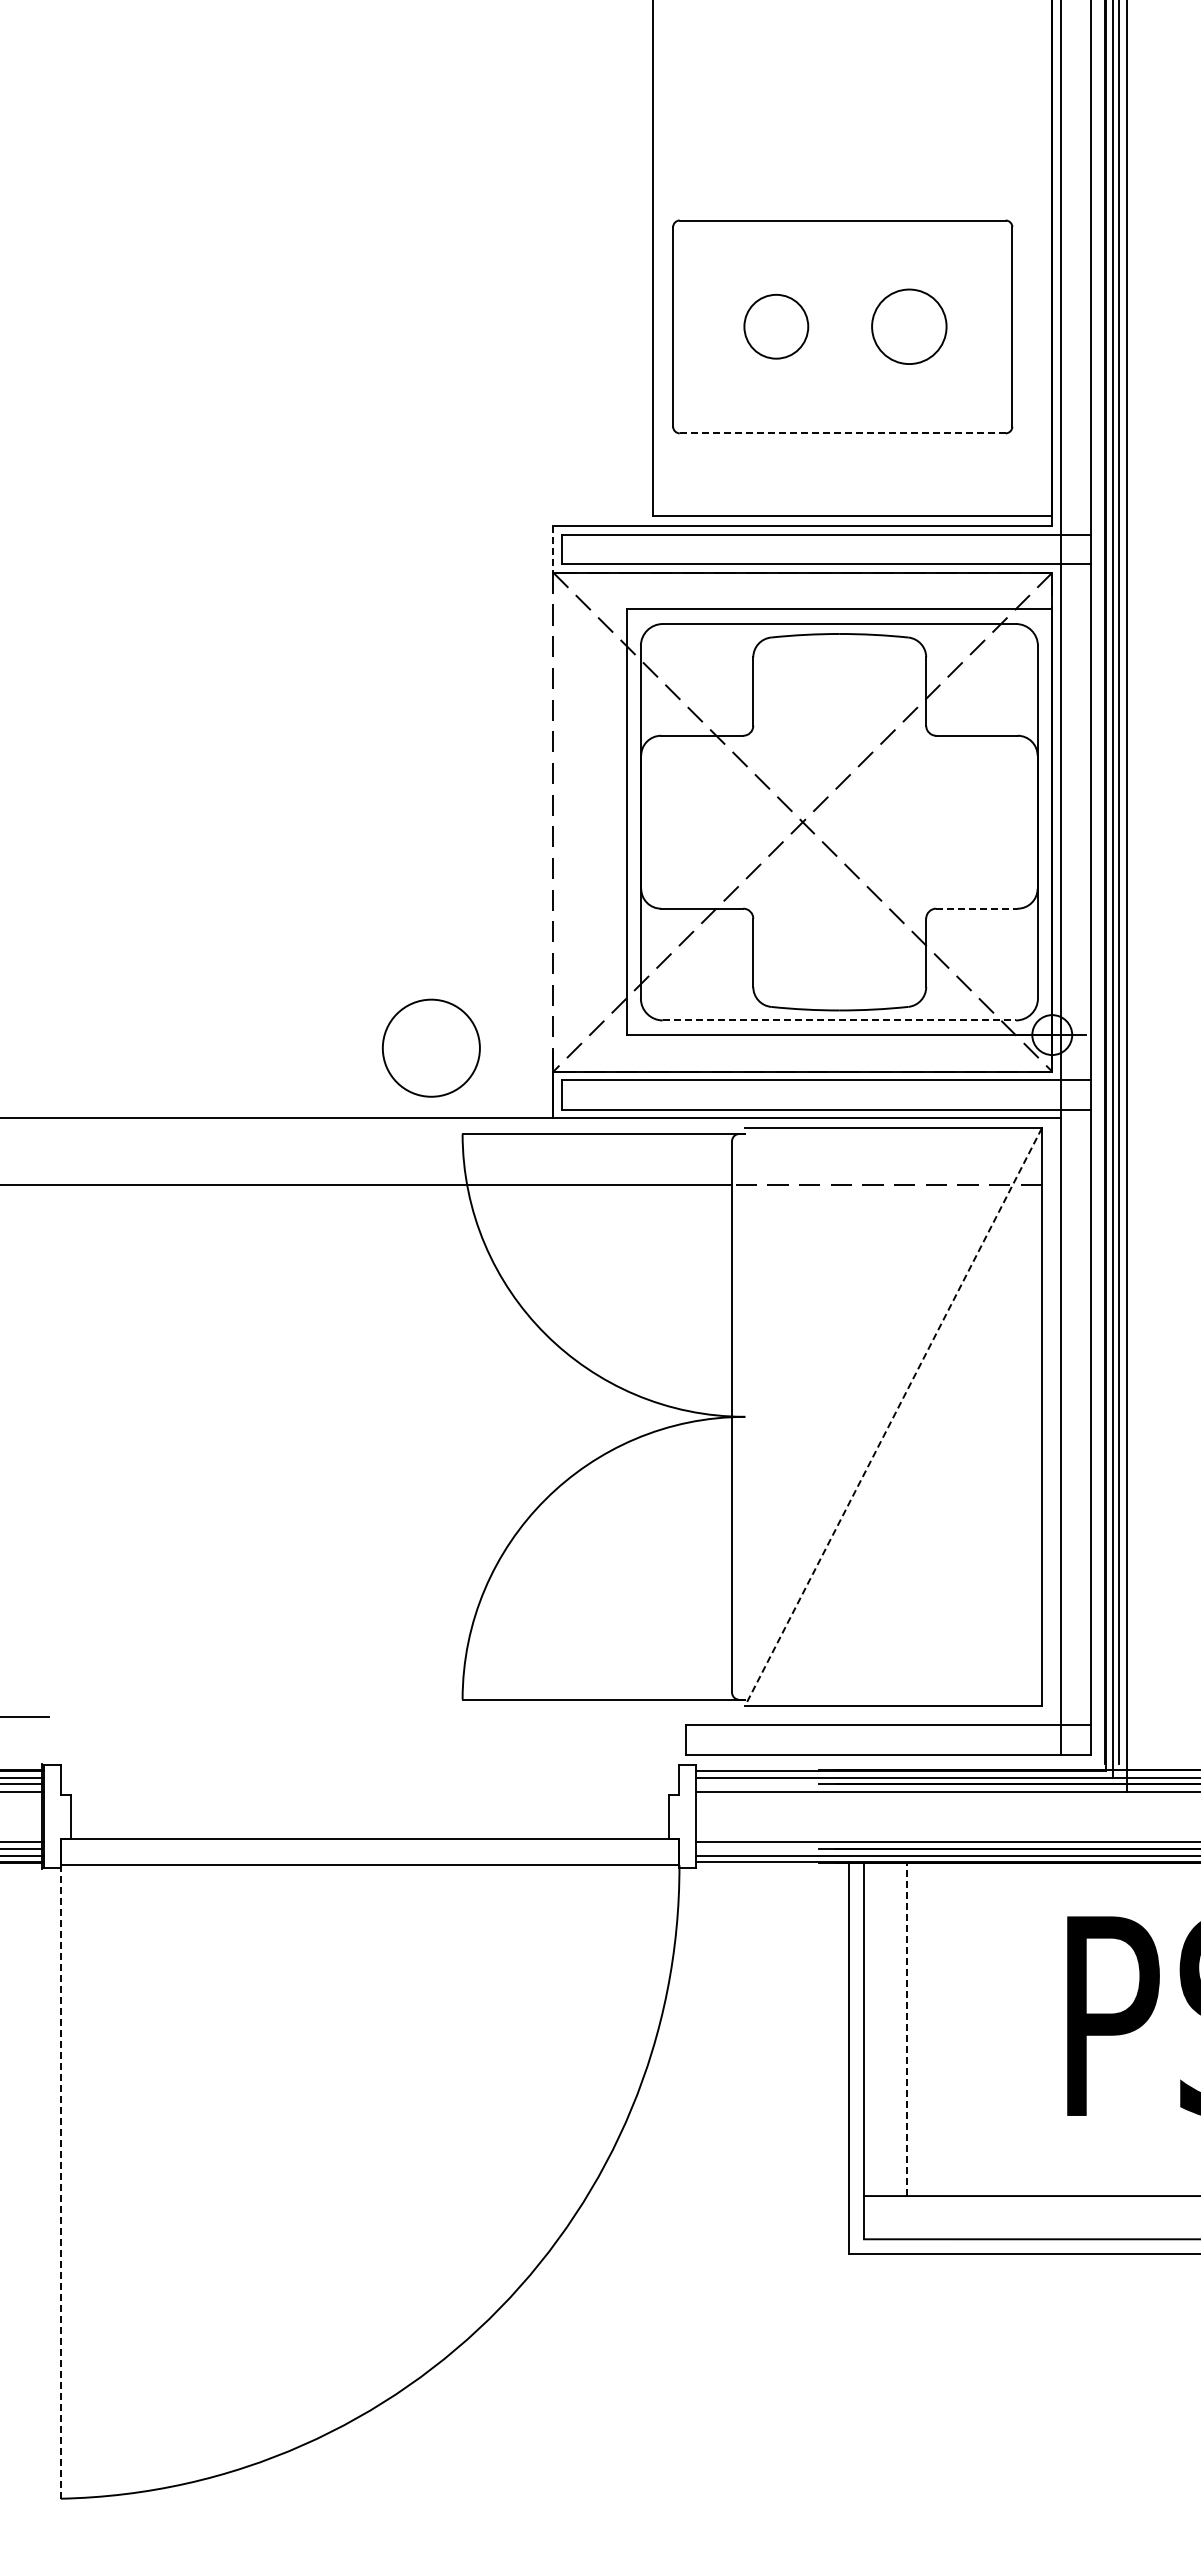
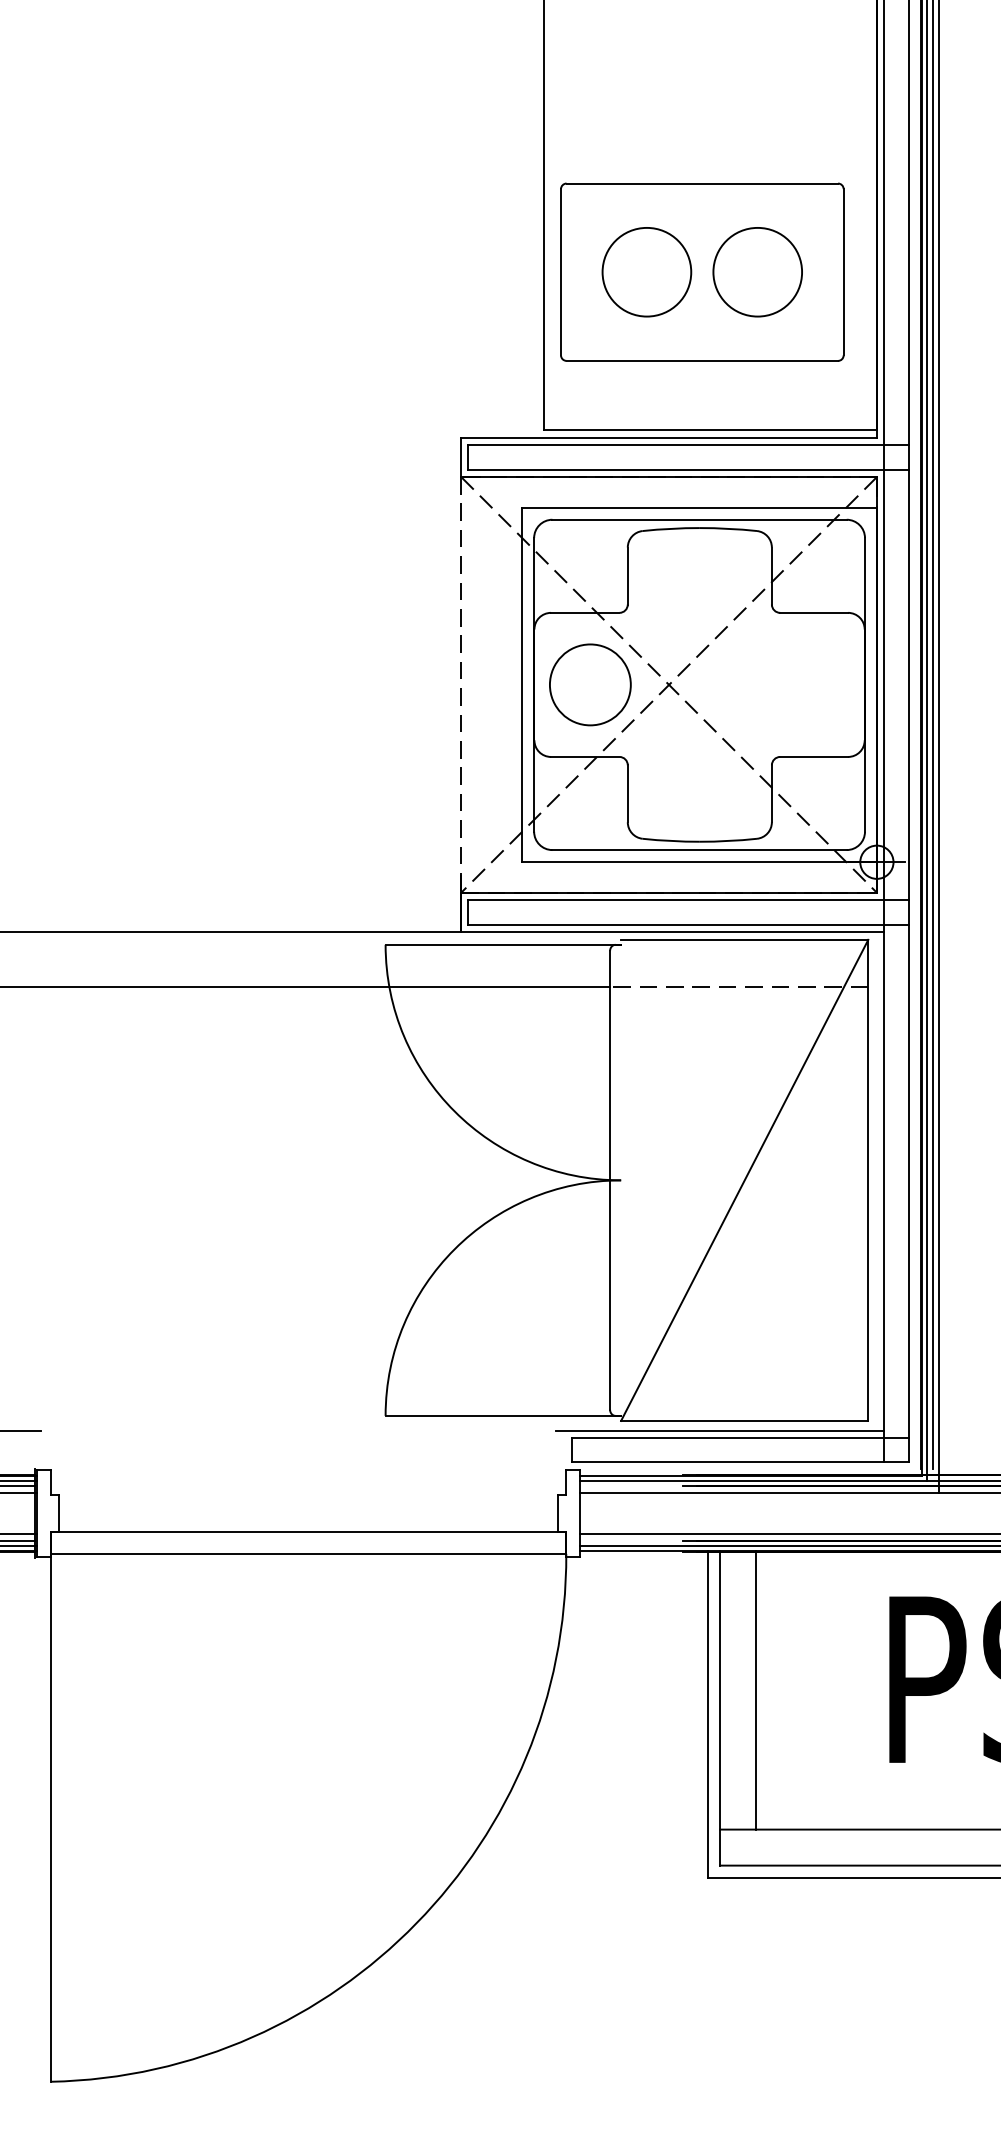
circle: (776, 326) -> (647, 271), size x1.67
circle: (909, 326) -> (757, 271), size x1.43
line: (842, 433) -> (702, 361), dashed -> solid
line: (553, 550) -> (461, 458), dashed -> solid
line: (976, 908) -> (813, 756), dashed -> solid
line: (839, 1020) -> (699, 850), dashed -> solid
circle: (431, 1047) -> (590, 684), moved
line: (893, 1416) -> (744, 1180), dashed -> solid
line: (863, 1717) -> (719, 1430), added
line: (907, 2028) -> (756, 1689), dashed -> solid
line: (60, 2181) -> (50, 1817), dashed -> solid

